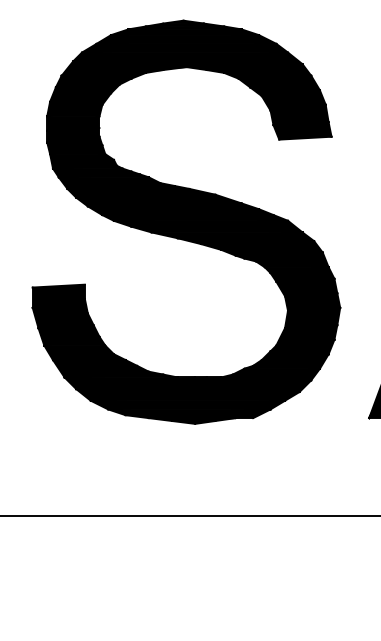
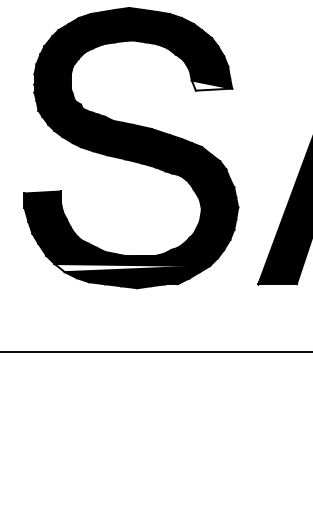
fill: (301, 132) -> (211, 85), removed
fill: (186, 395) -> (131, 268), removed

